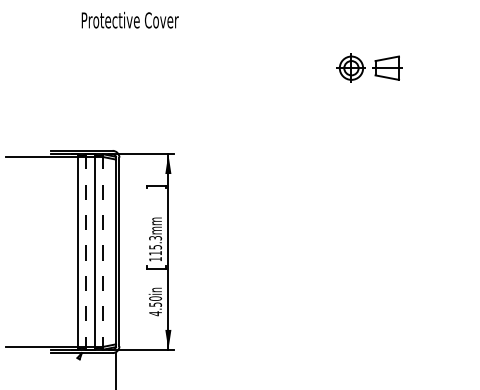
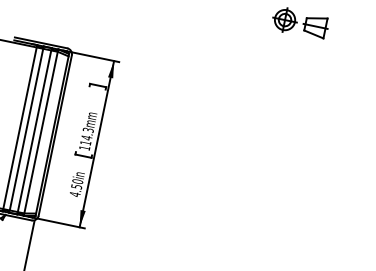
text: (155, 246) -> (86, 137), 115.3mm -> 114.3mm
line: (85, 251) -> (26, 129), dashed -> solid
line: (102, 251) -> (40, 132), dashed -> solid

